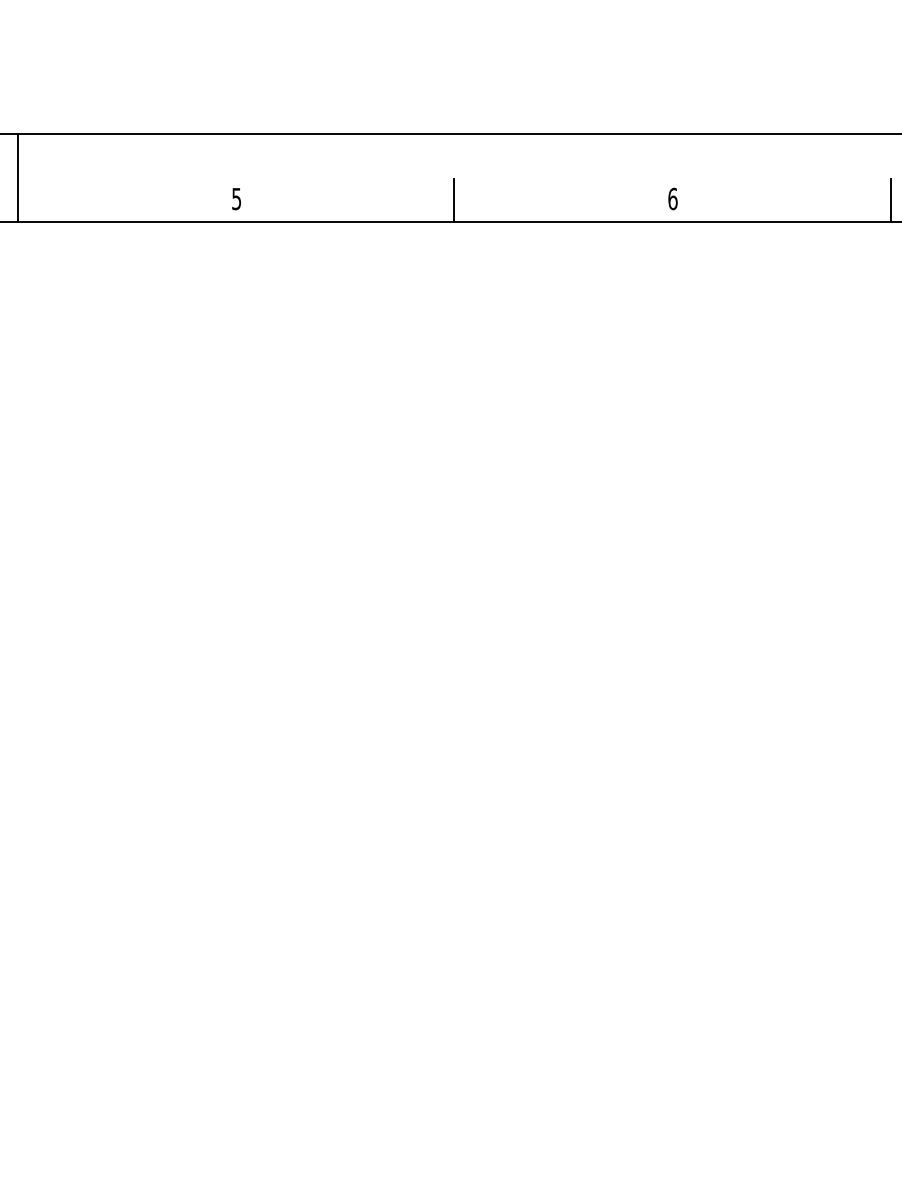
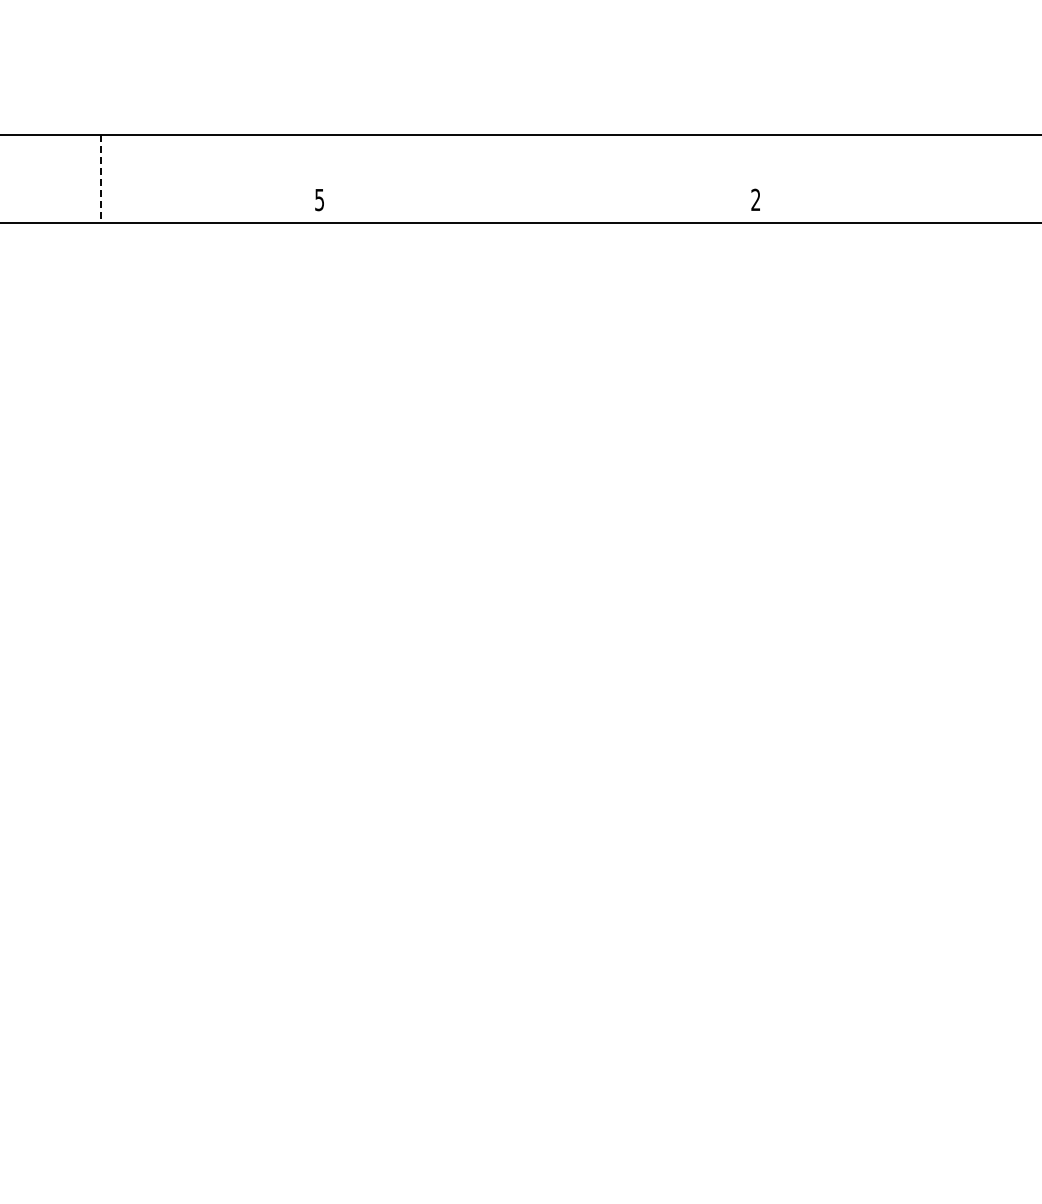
line: (18, 178) -> (101, 179), solid -> dashed
text: (672, 198) -> (755, 199), 6 -> 2
line: (454, 200) -> (537, 201), removed
line: (890, 200) -> (973, 201), removed

